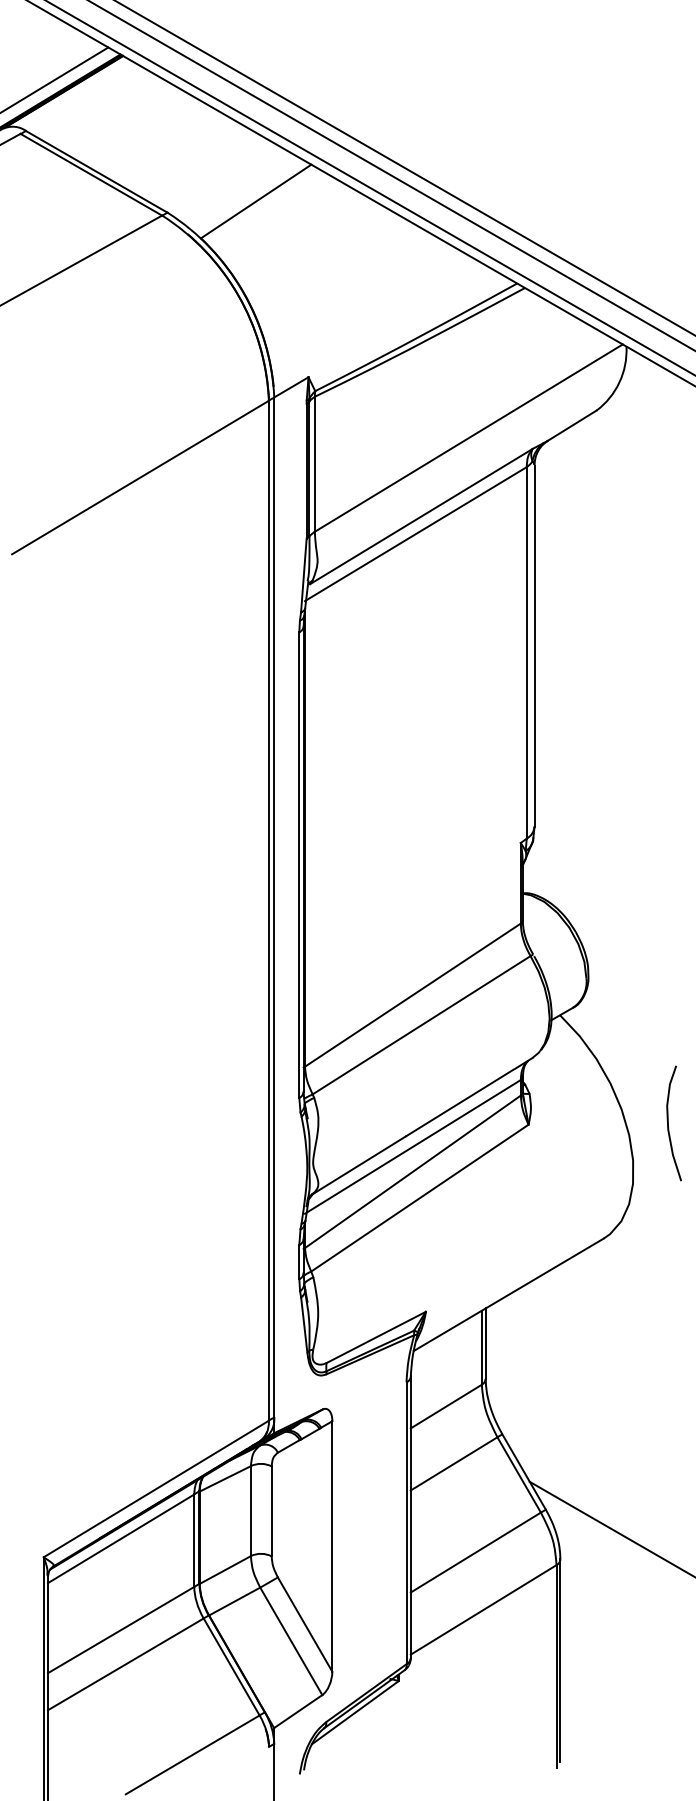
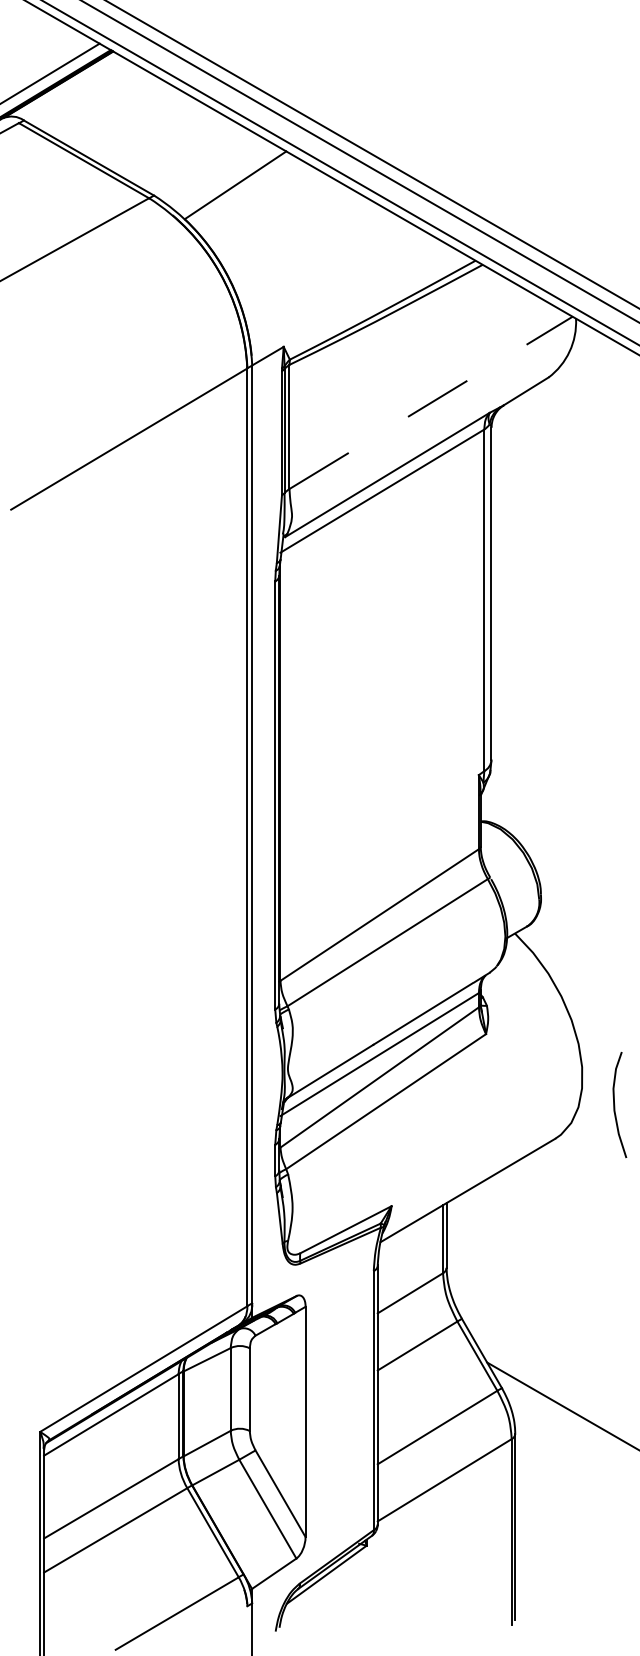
line: (469, 437) -> (431, 402), solid -> dashed
curve: (669, 1124) -> (615, 1105), moved

